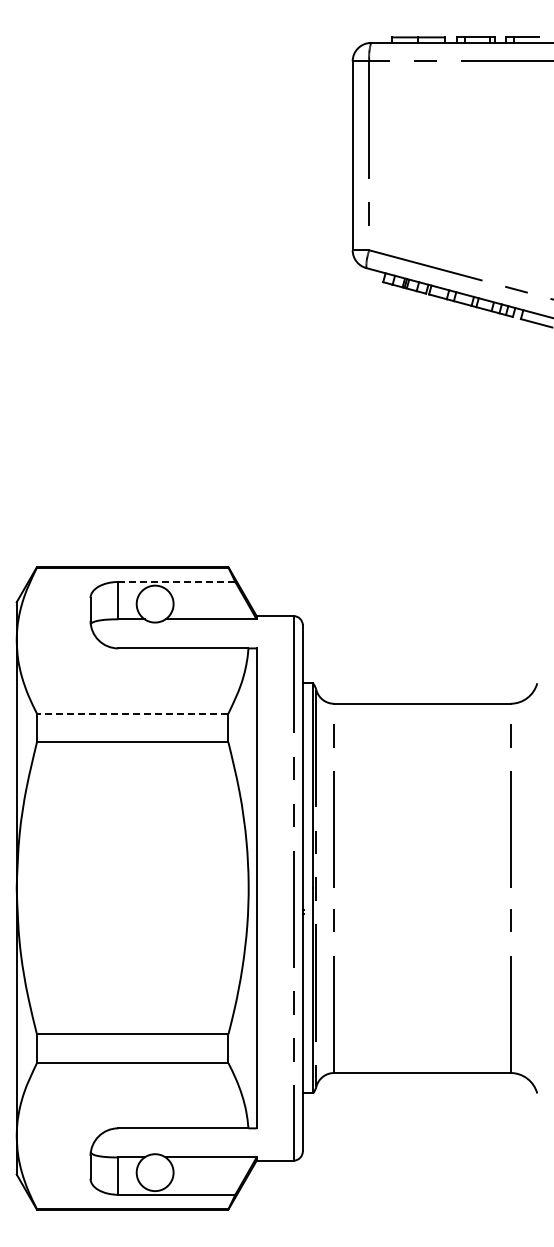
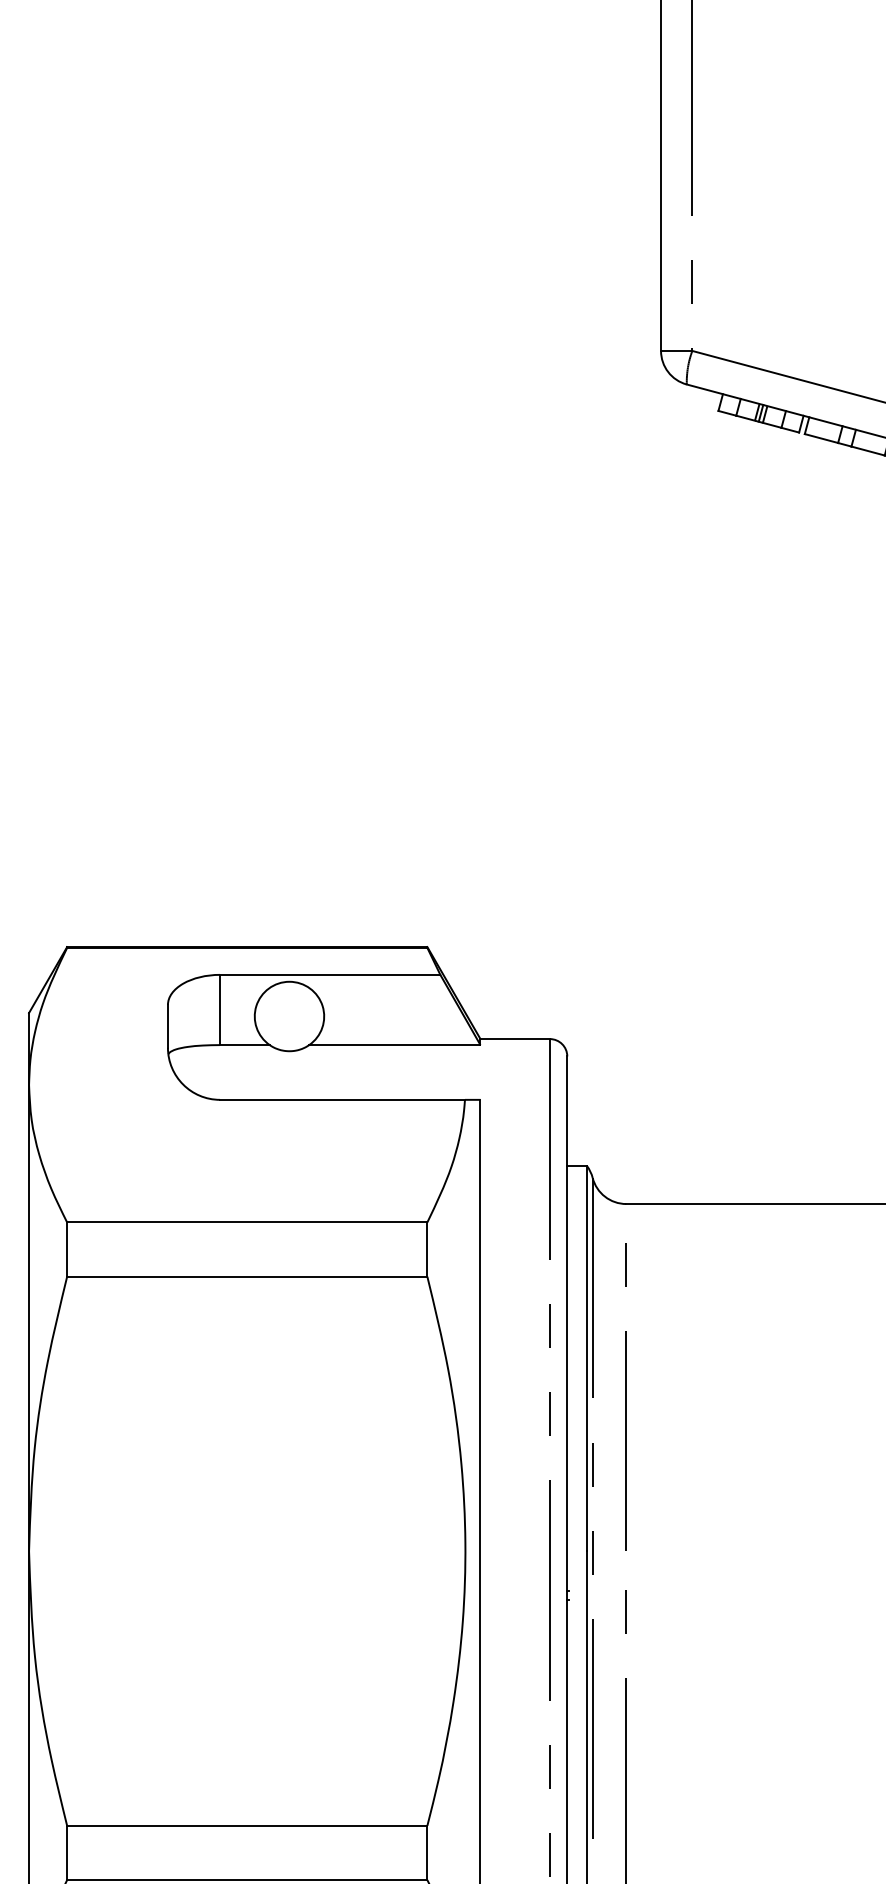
line: (176, 581) -> (329, 973), dashed -> solid
line: (132, 713) -> (246, 1222), dashed -> solid

